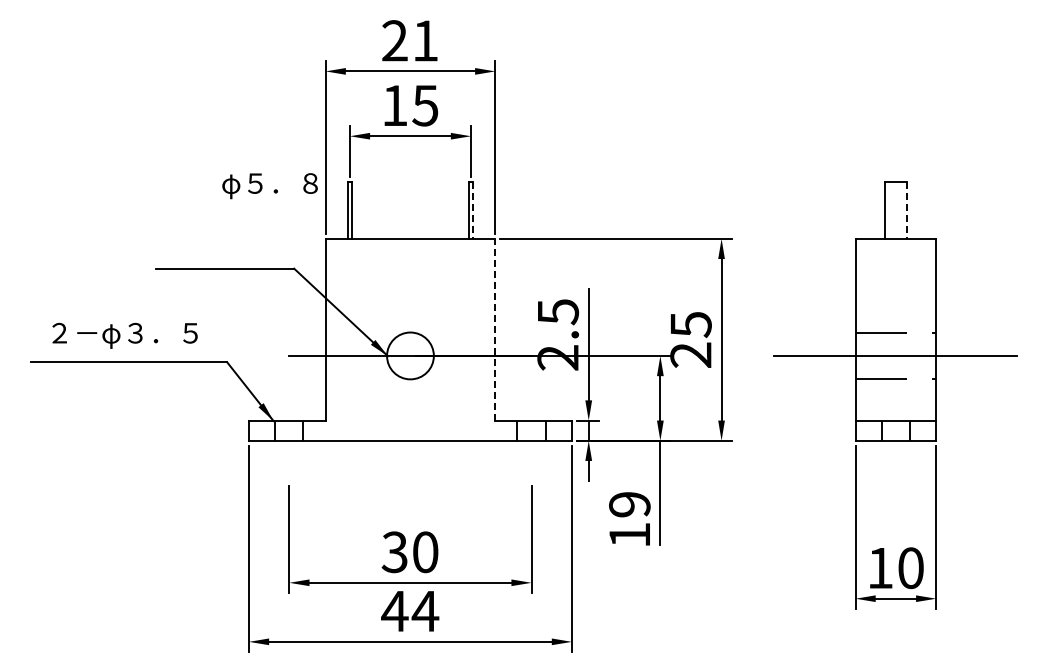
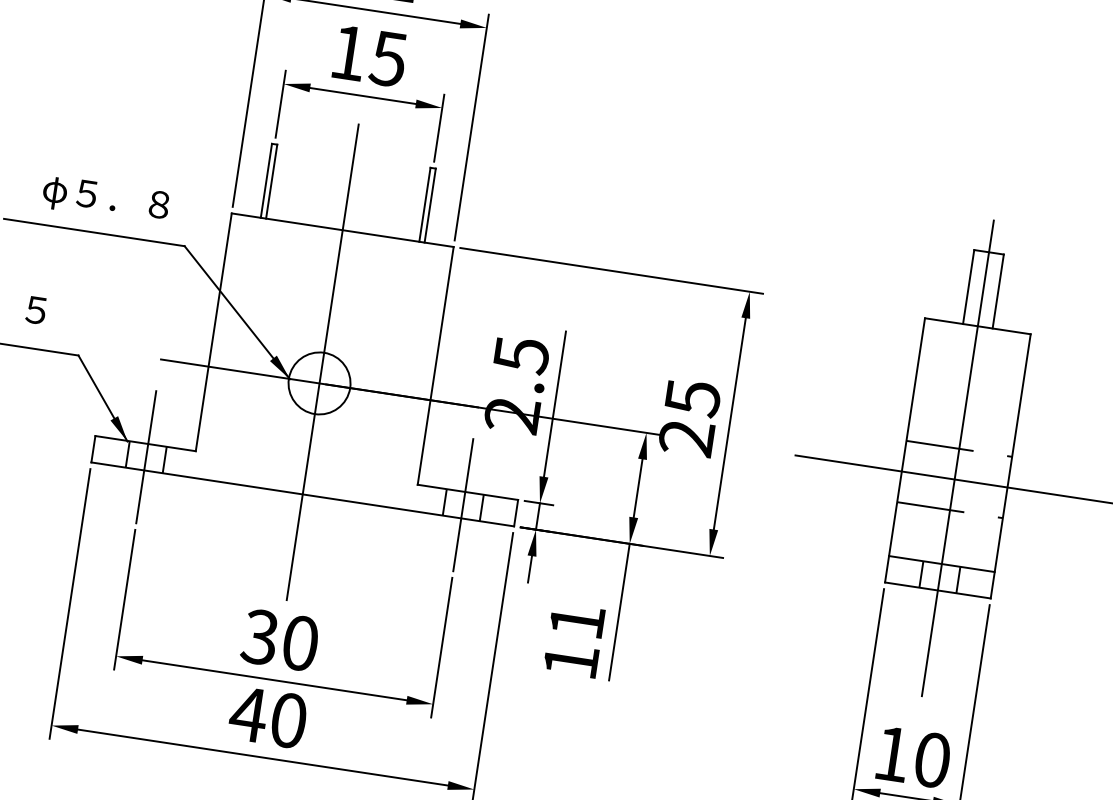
text: (269, 186) -> (105, 200), moved
line: (473, 211) -> (430, 206), dashed -> solid
line: (907, 211) -> (998, 292), dashed -> solid
line: (495, 329) -> (436, 365), dashed -> solid
line: (410, 339) -> (322, 361), added
line: (895, 339) -> (957, 457), added
line: (289, 430) -> (146, 457), added
line: (531, 430) -> (463, 504), added
text: (629, 504) -> (576, 621), 19 -> 11
text: (425, 611) -> (288, 720), 44 -> 40

